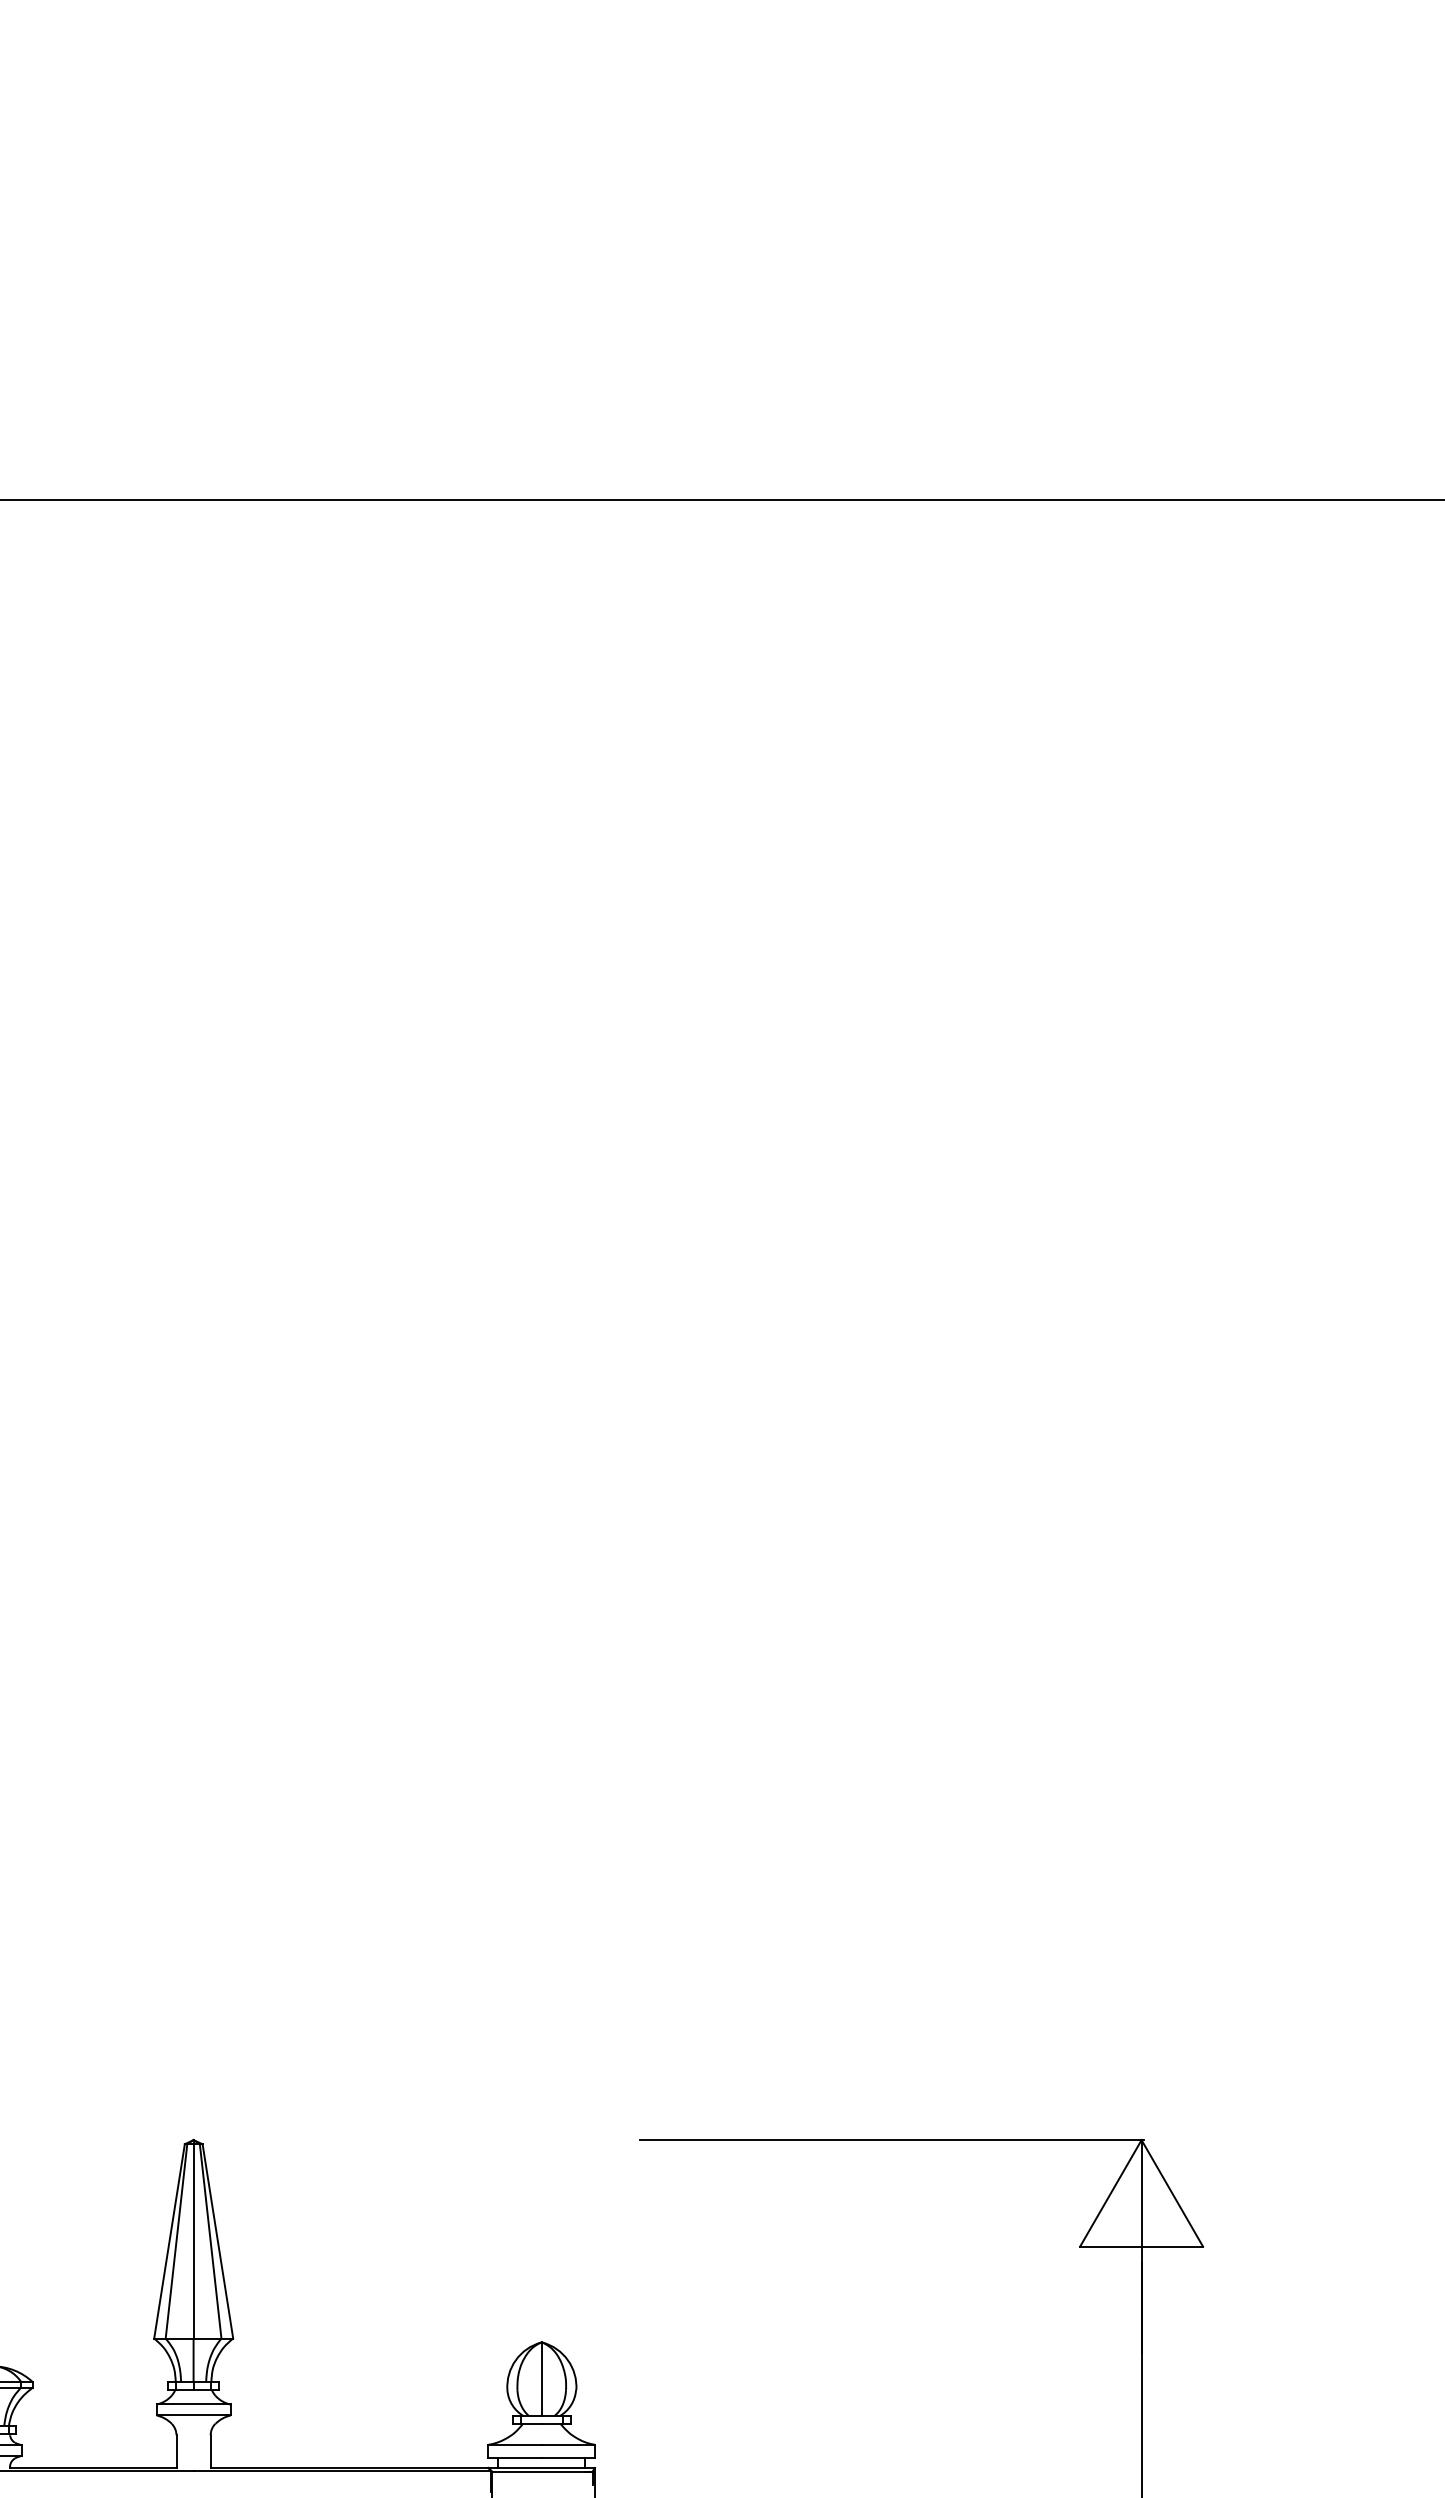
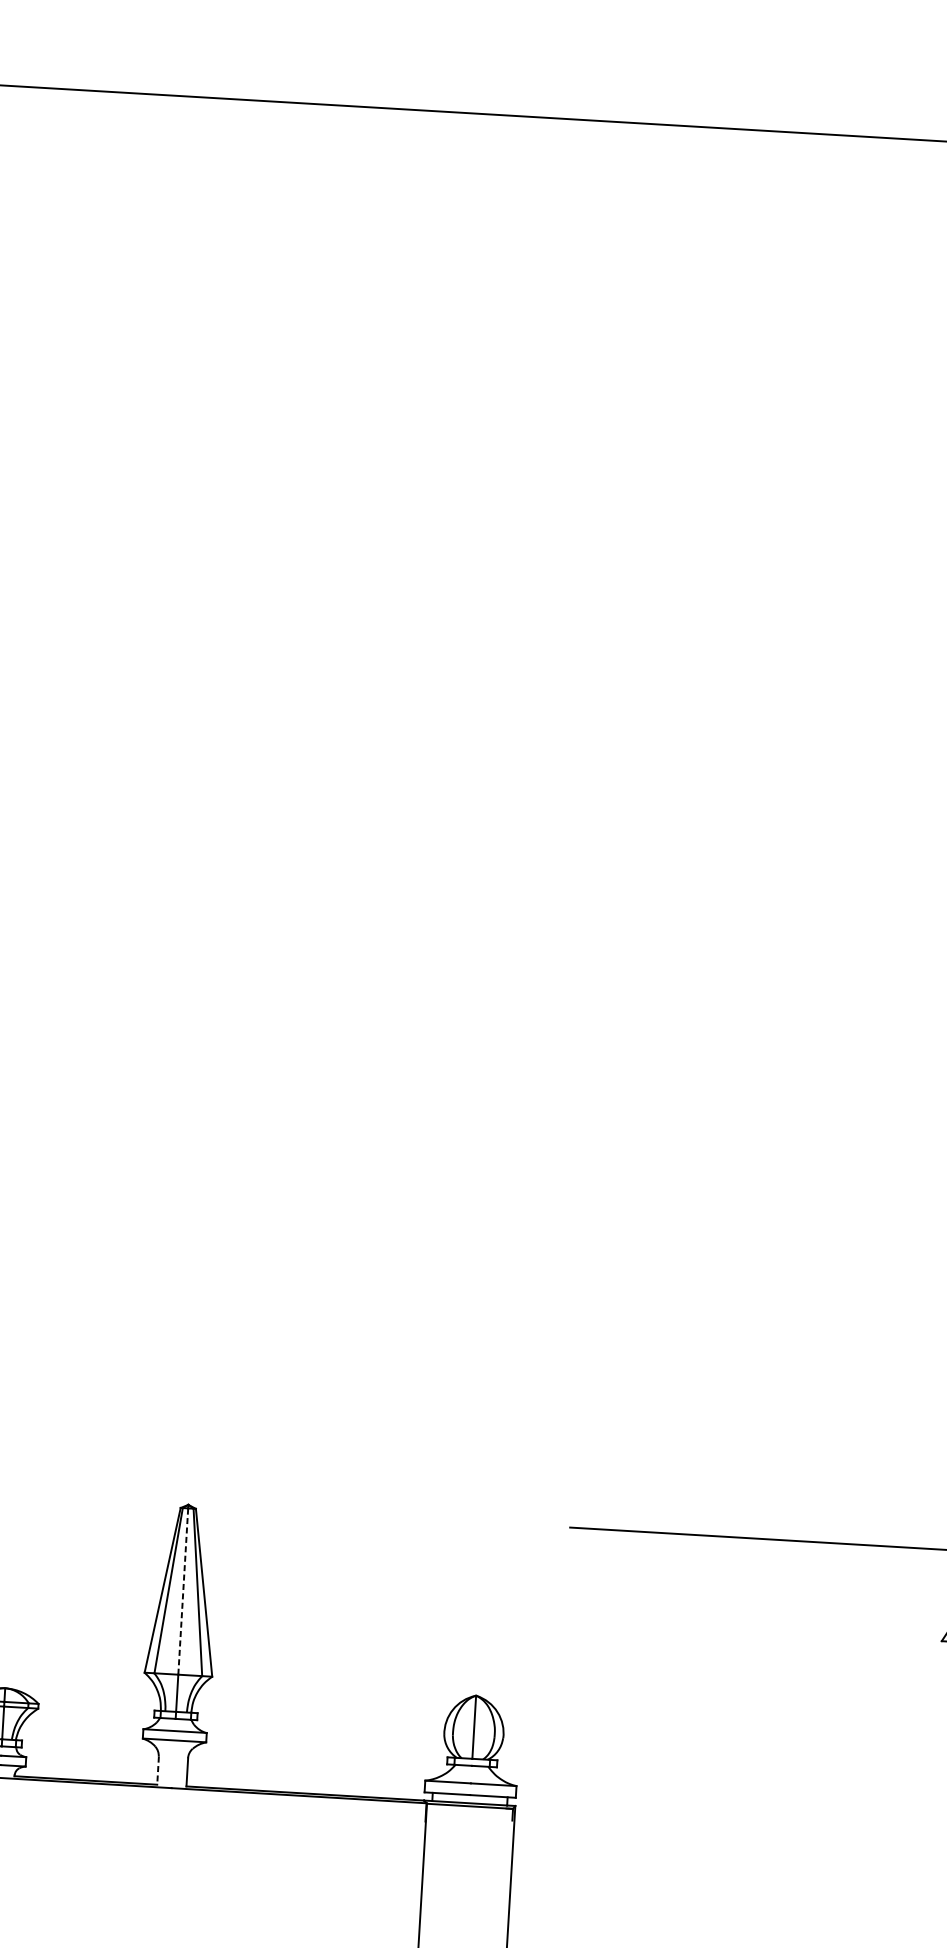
line: (193, 2240) -> (183, 1590), solid -> dashed
line: (176, 2452) -> (157, 1771), solid -> dashed

